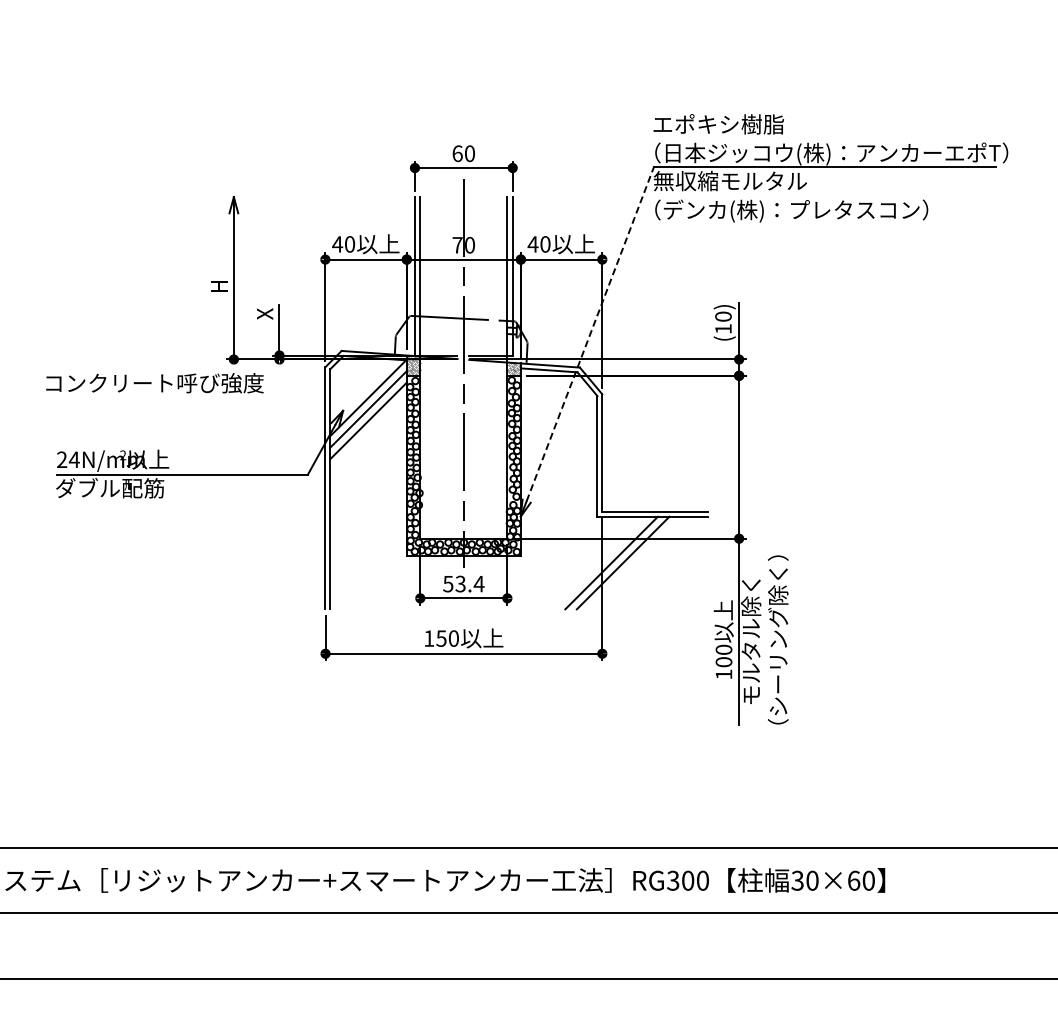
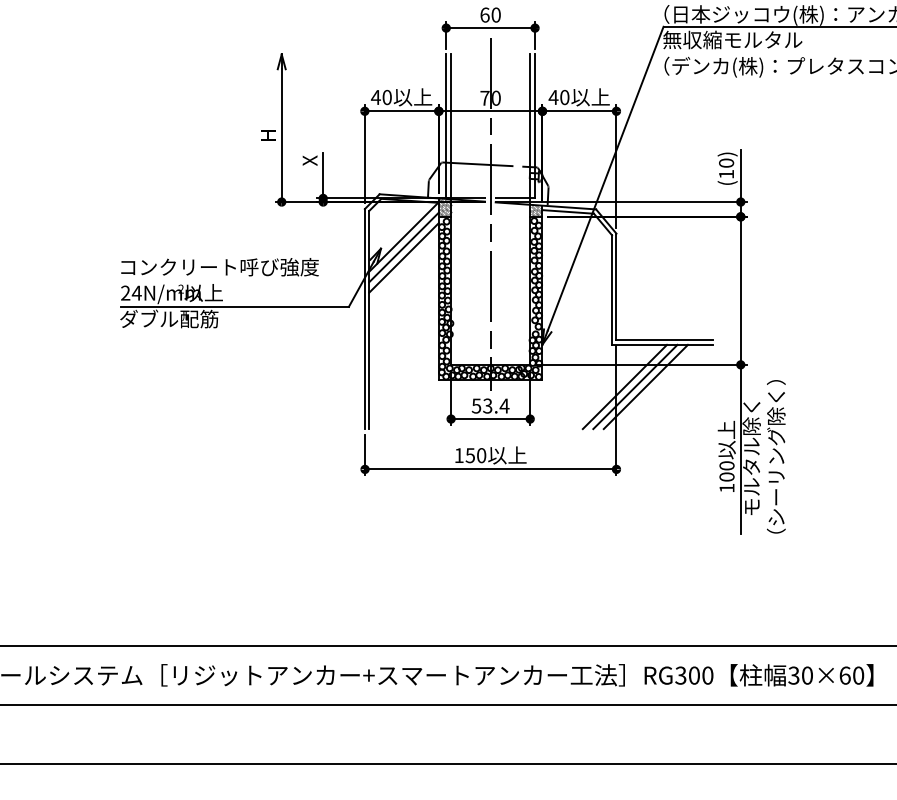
line: (590, 333) -> (605, 178), dashed -> solid
text: (154, 383) -> (219, 267), moved
line: (634, 562) -> (645, 386), added

